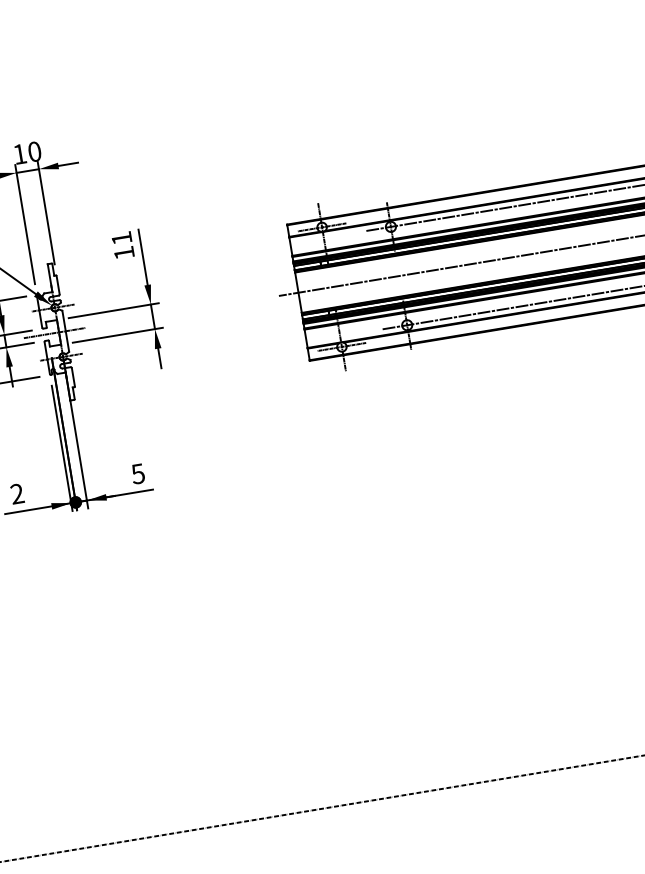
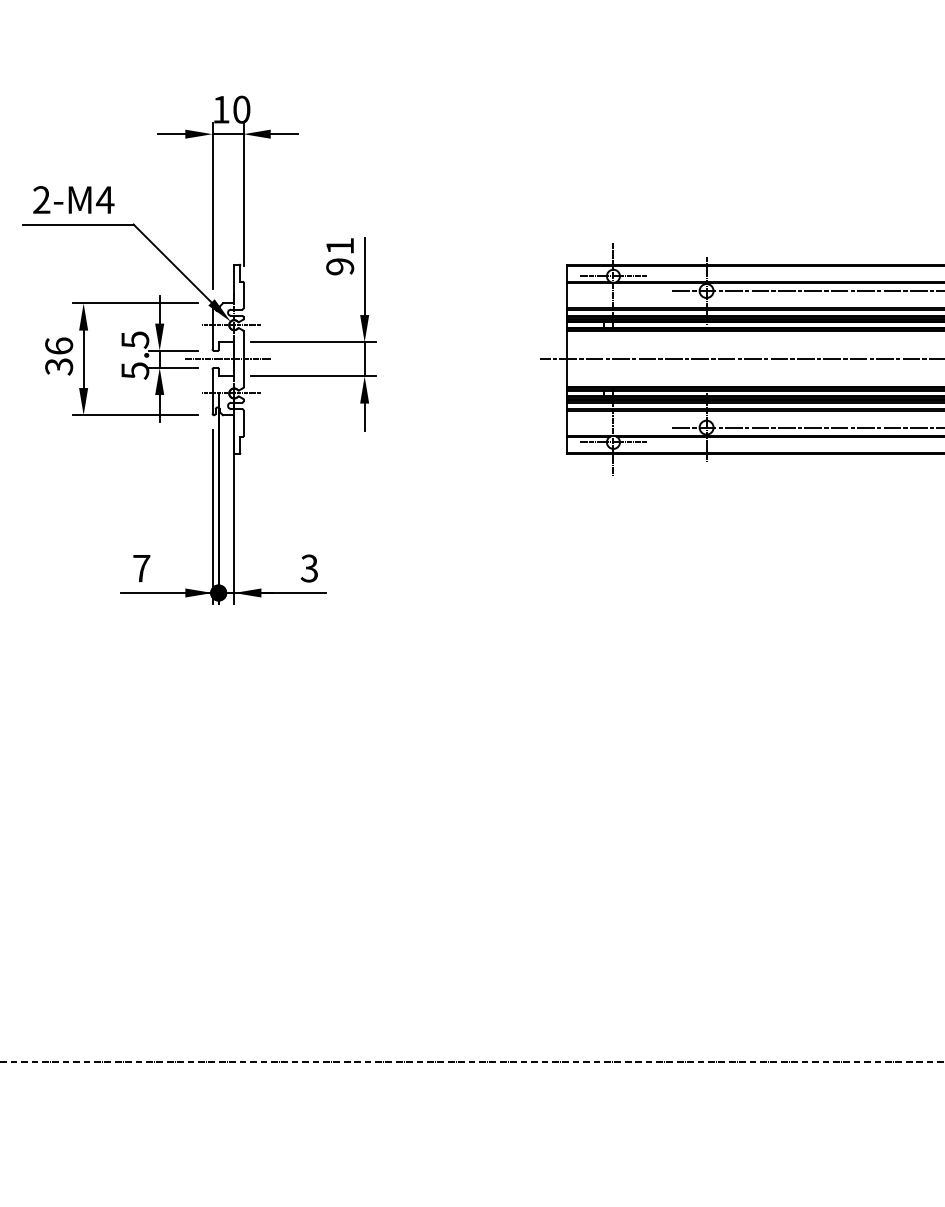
text: (124, 252) -> (340, 266), 11 -> 91
text: (138, 473) -> (309, 567), 5 -> 3
text: (17, 493) -> (141, 568), 2 -> 7

